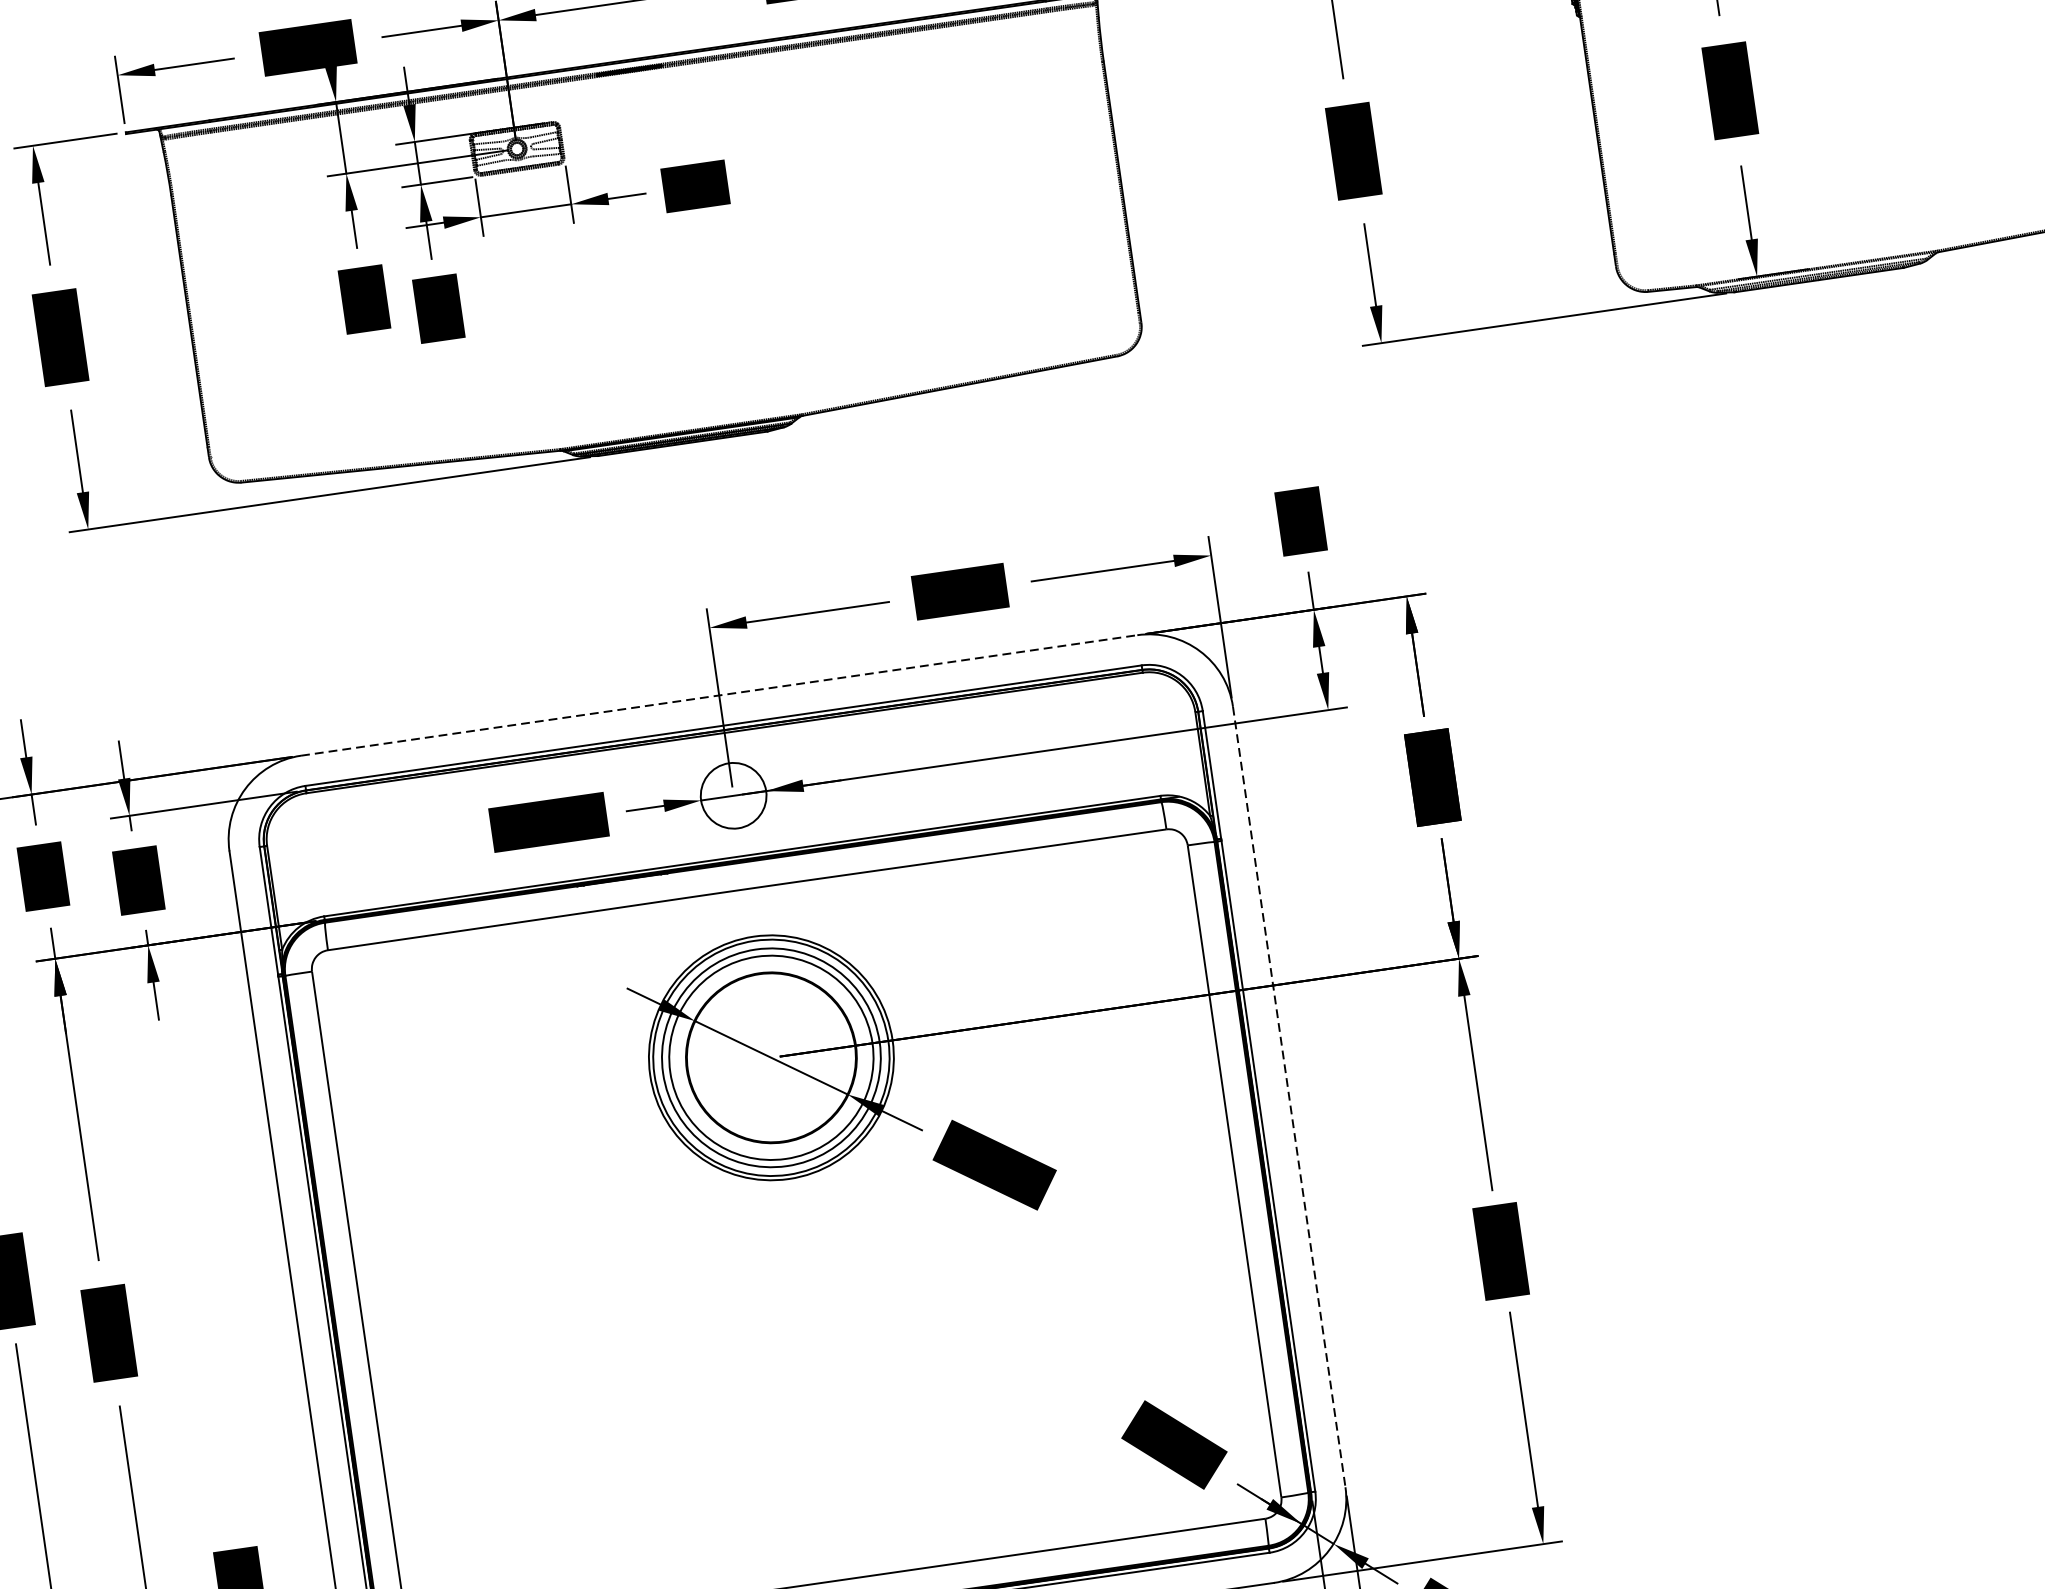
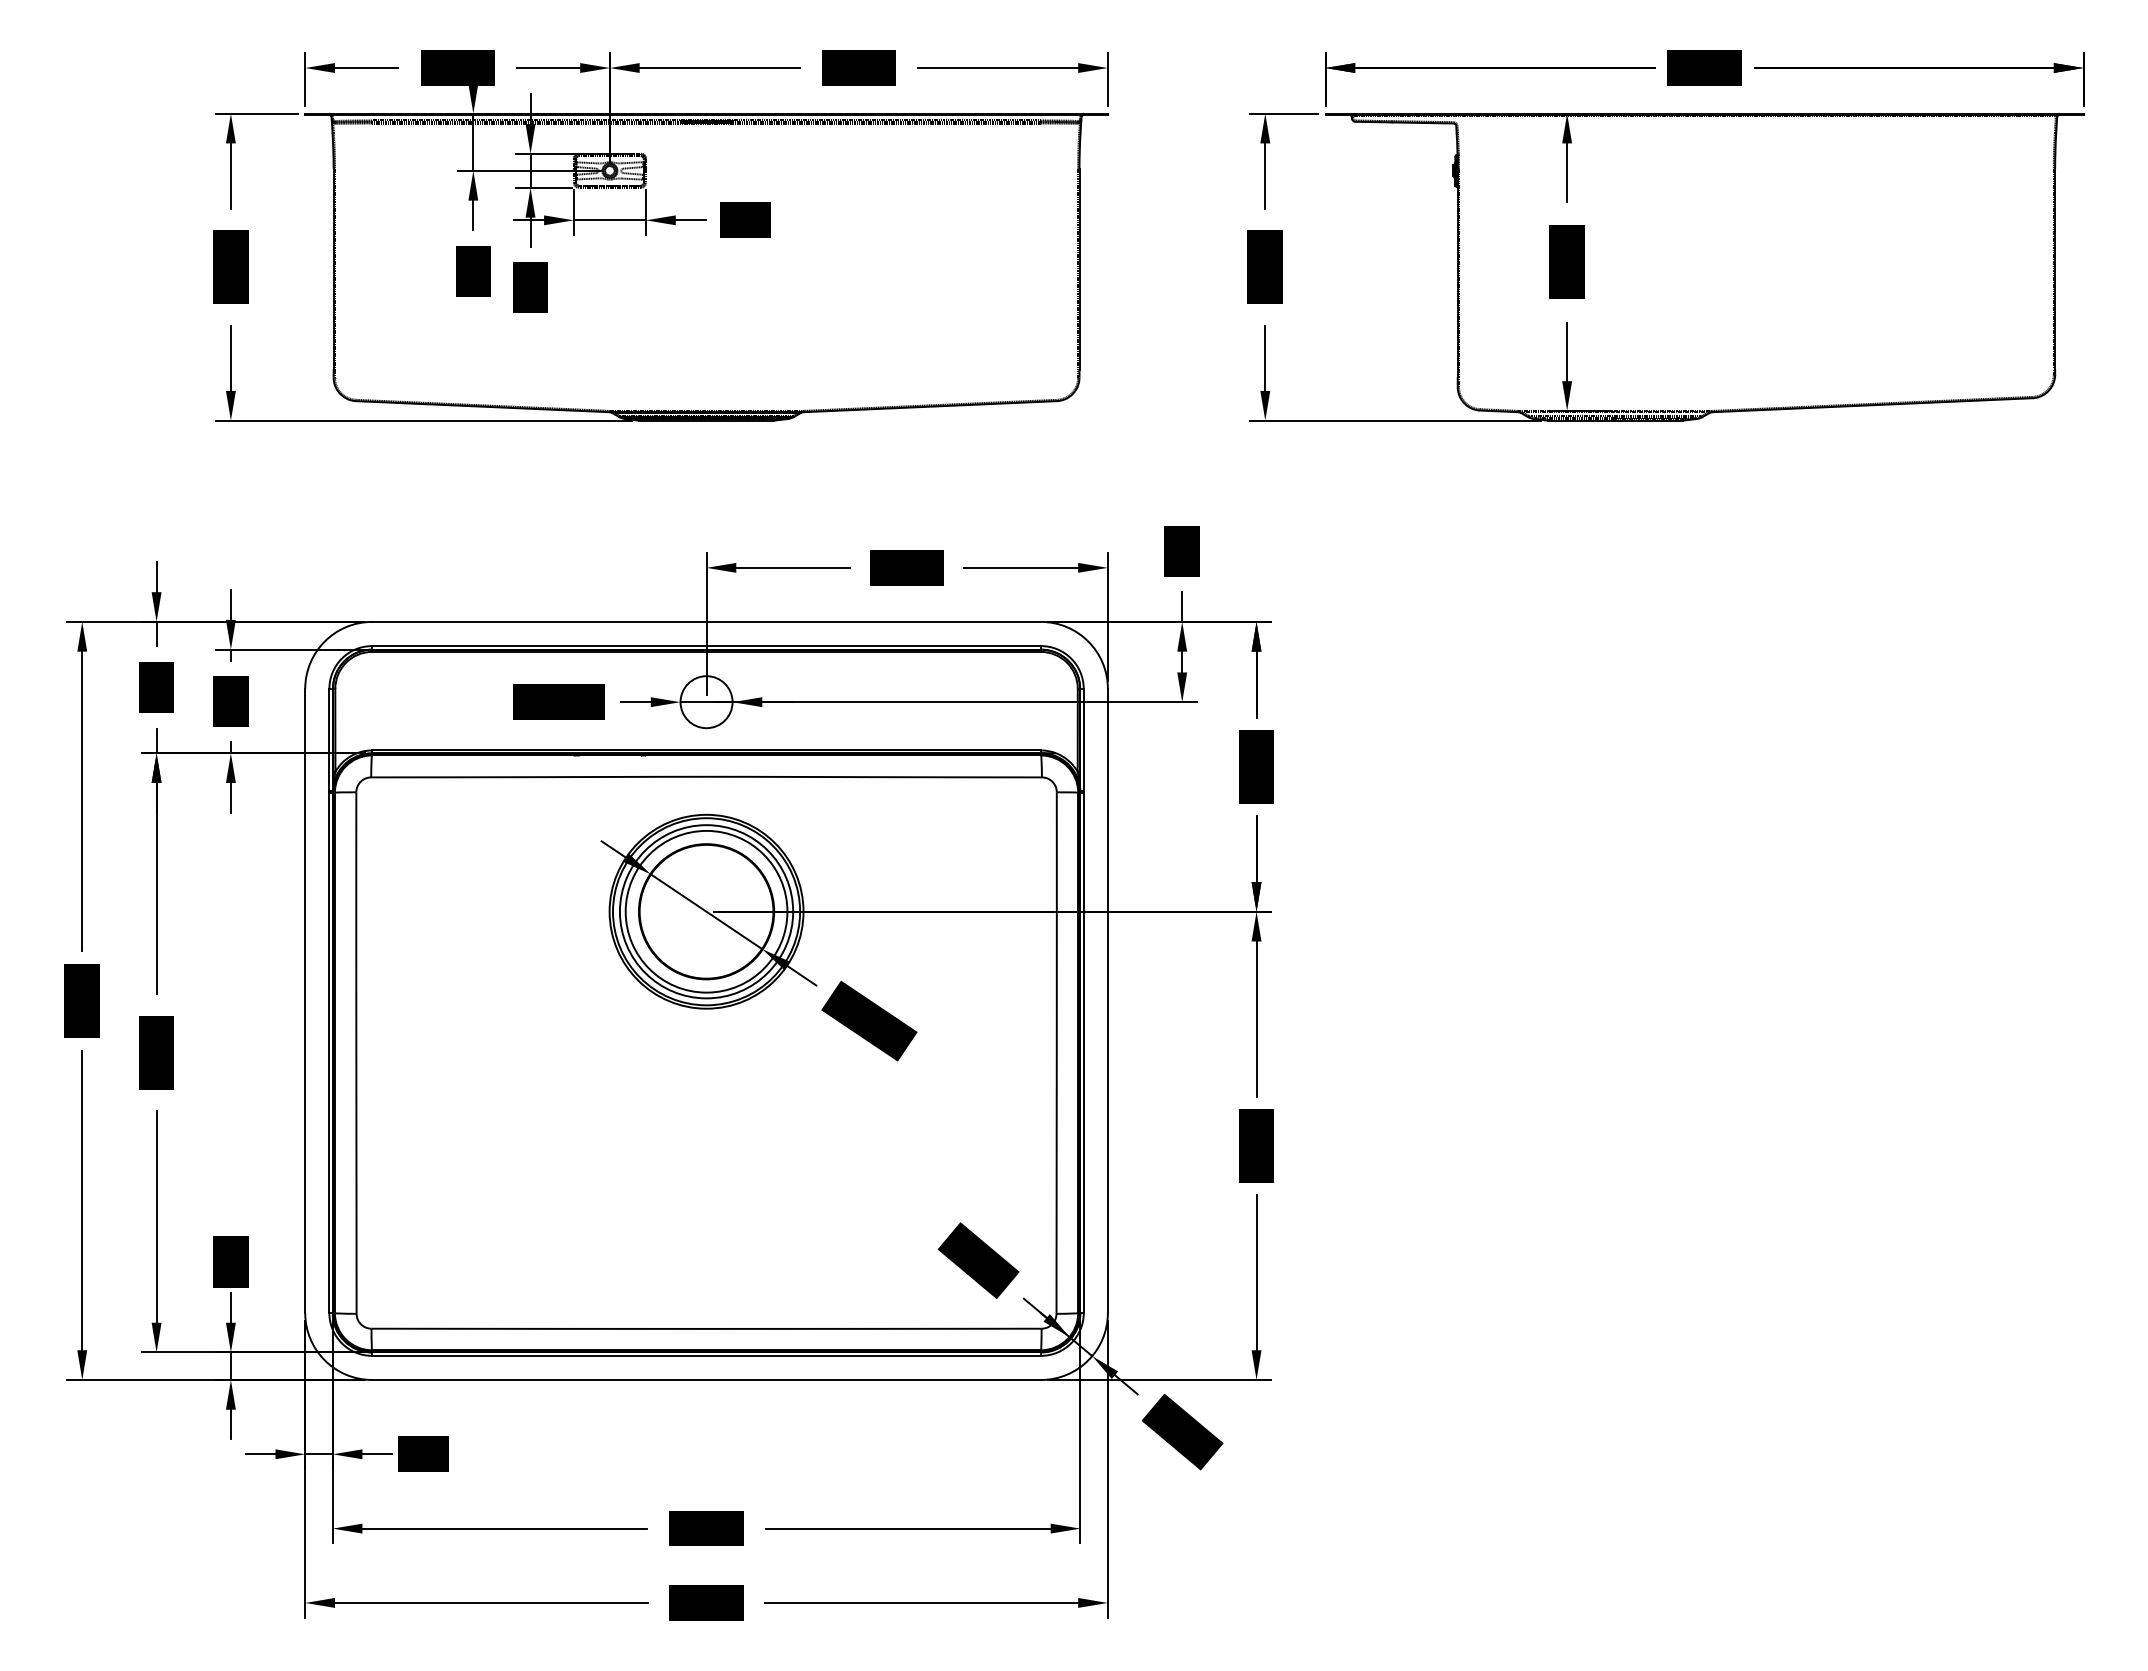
line: (720, 694) -> (707, 621), dashed -> solid
line: (1288, 1097) -> (1107, 1001), dashed -> solid

